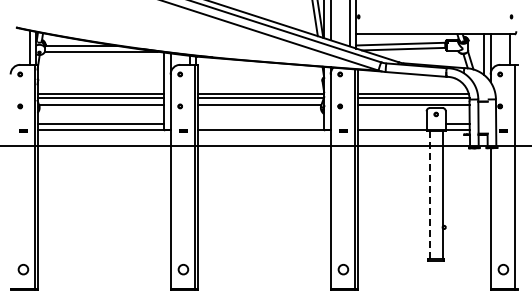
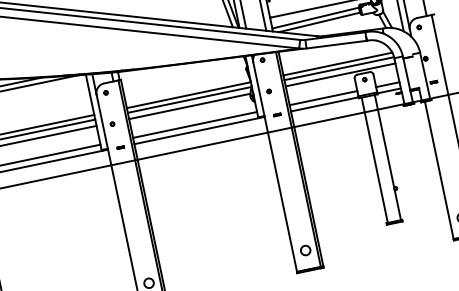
line: (260, 124) -> (194, 125), added
line: (391, 124) -> (323, 98), added
line: (429, 195) -> (374, 160), dashed -> solid

